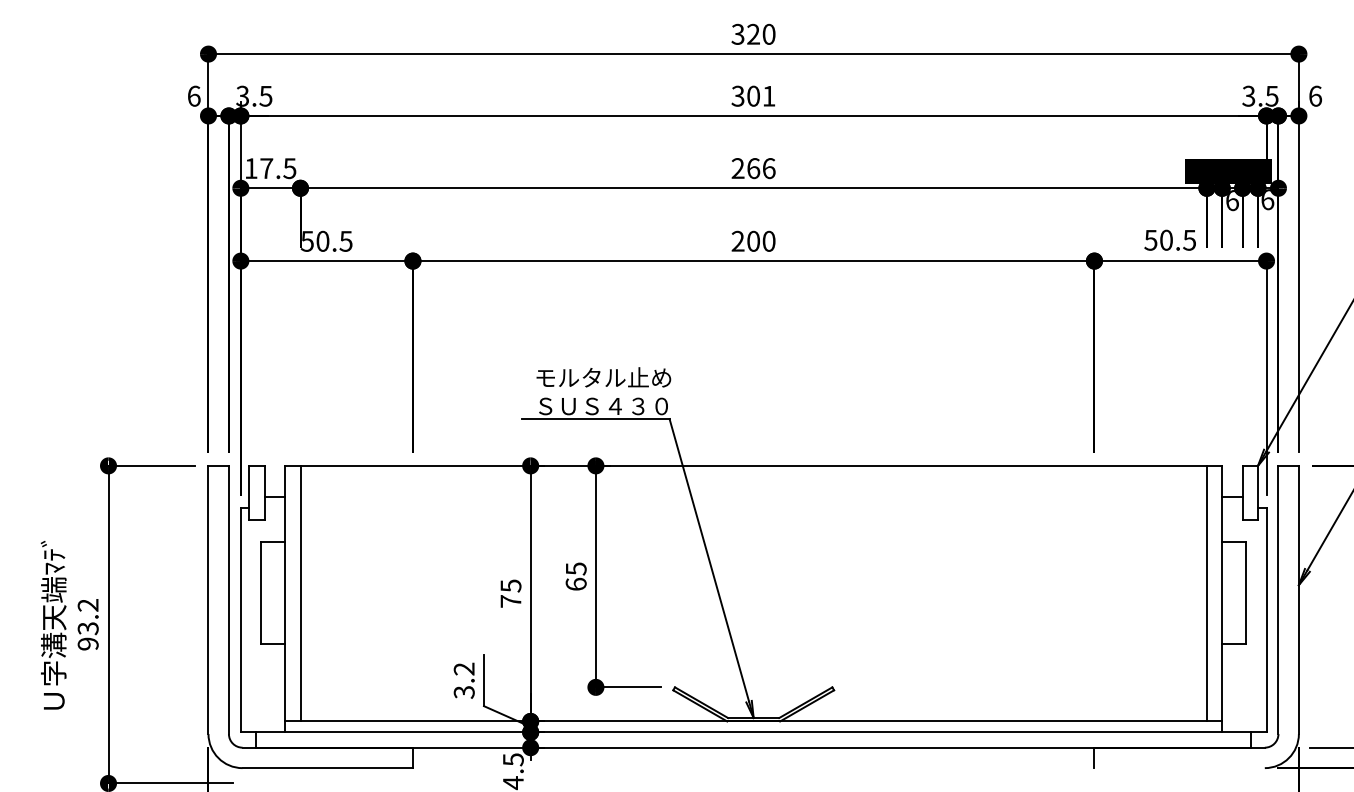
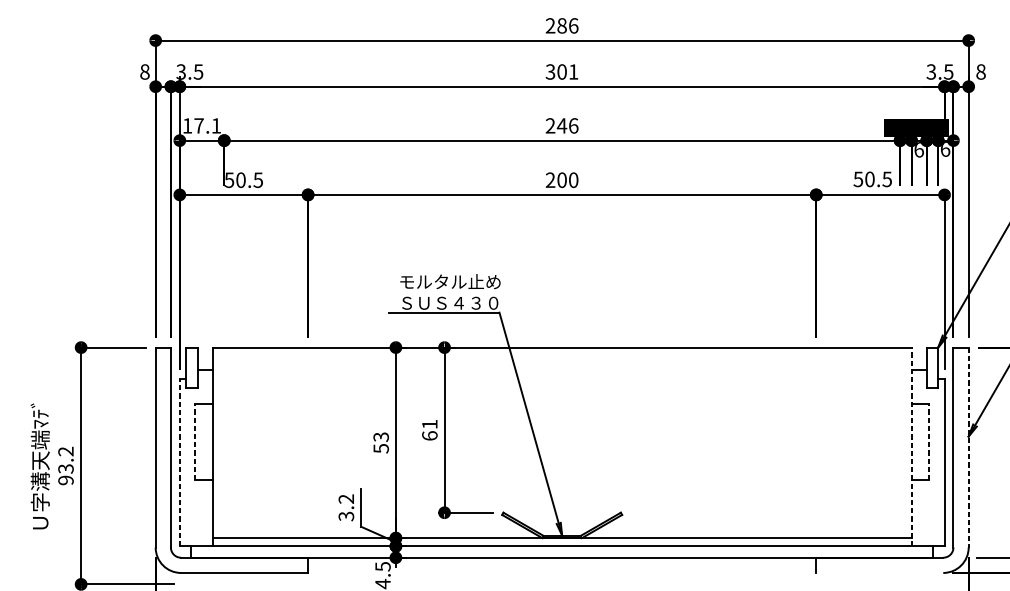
text: (753, 33) -> (562, 25), 320 -> 286
text: (193, 95) -> (144, 71), 6 -> 8
text: (1315, 95) -> (981, 71), 6 -> 8
text: (289, 168) -> (216, 125), 17.5 -> 17.1
text: (753, 168) -> (562, 125), 266 -> 246
text: (576, 568) -> (430, 424), 65 -> 61
line: (261, 592) -> (195, 442), solid -> dashed
line: (1246, 592) -> (929, 442), solid -> dashed
line: (300, 593) -> (224, 442), removed
text: (510, 593) -> (380, 442), 75 -> 53
line: (1206, 593) -> (899, 442), removed
line: (1222, 598) -> (911, 446), solid -> dashed
line: (1298, 600) -> (968, 447), solid -> dashed
line: (240, 620) -> (179, 462), solid -> dashed

